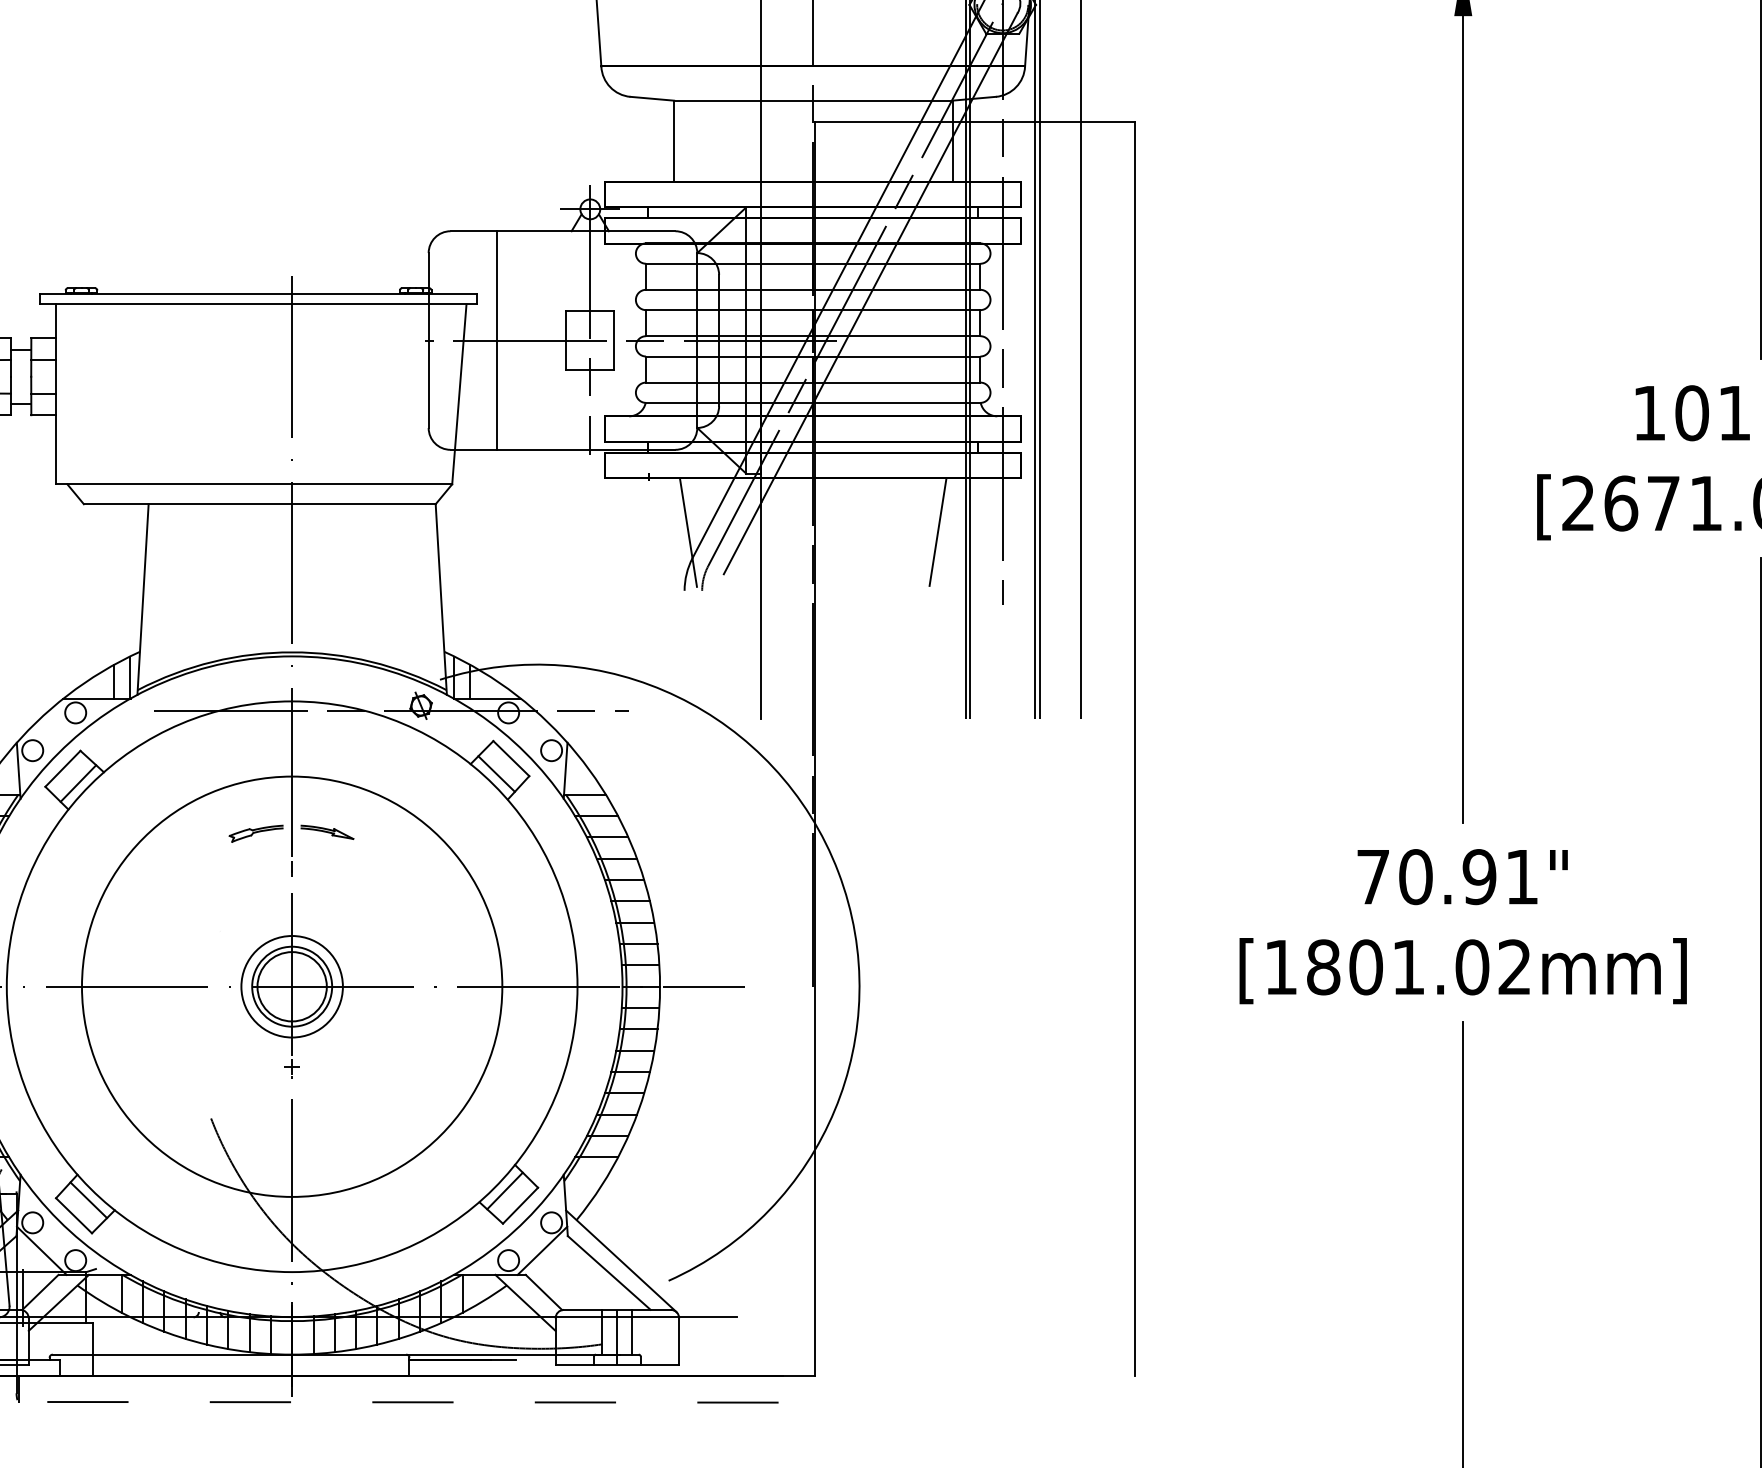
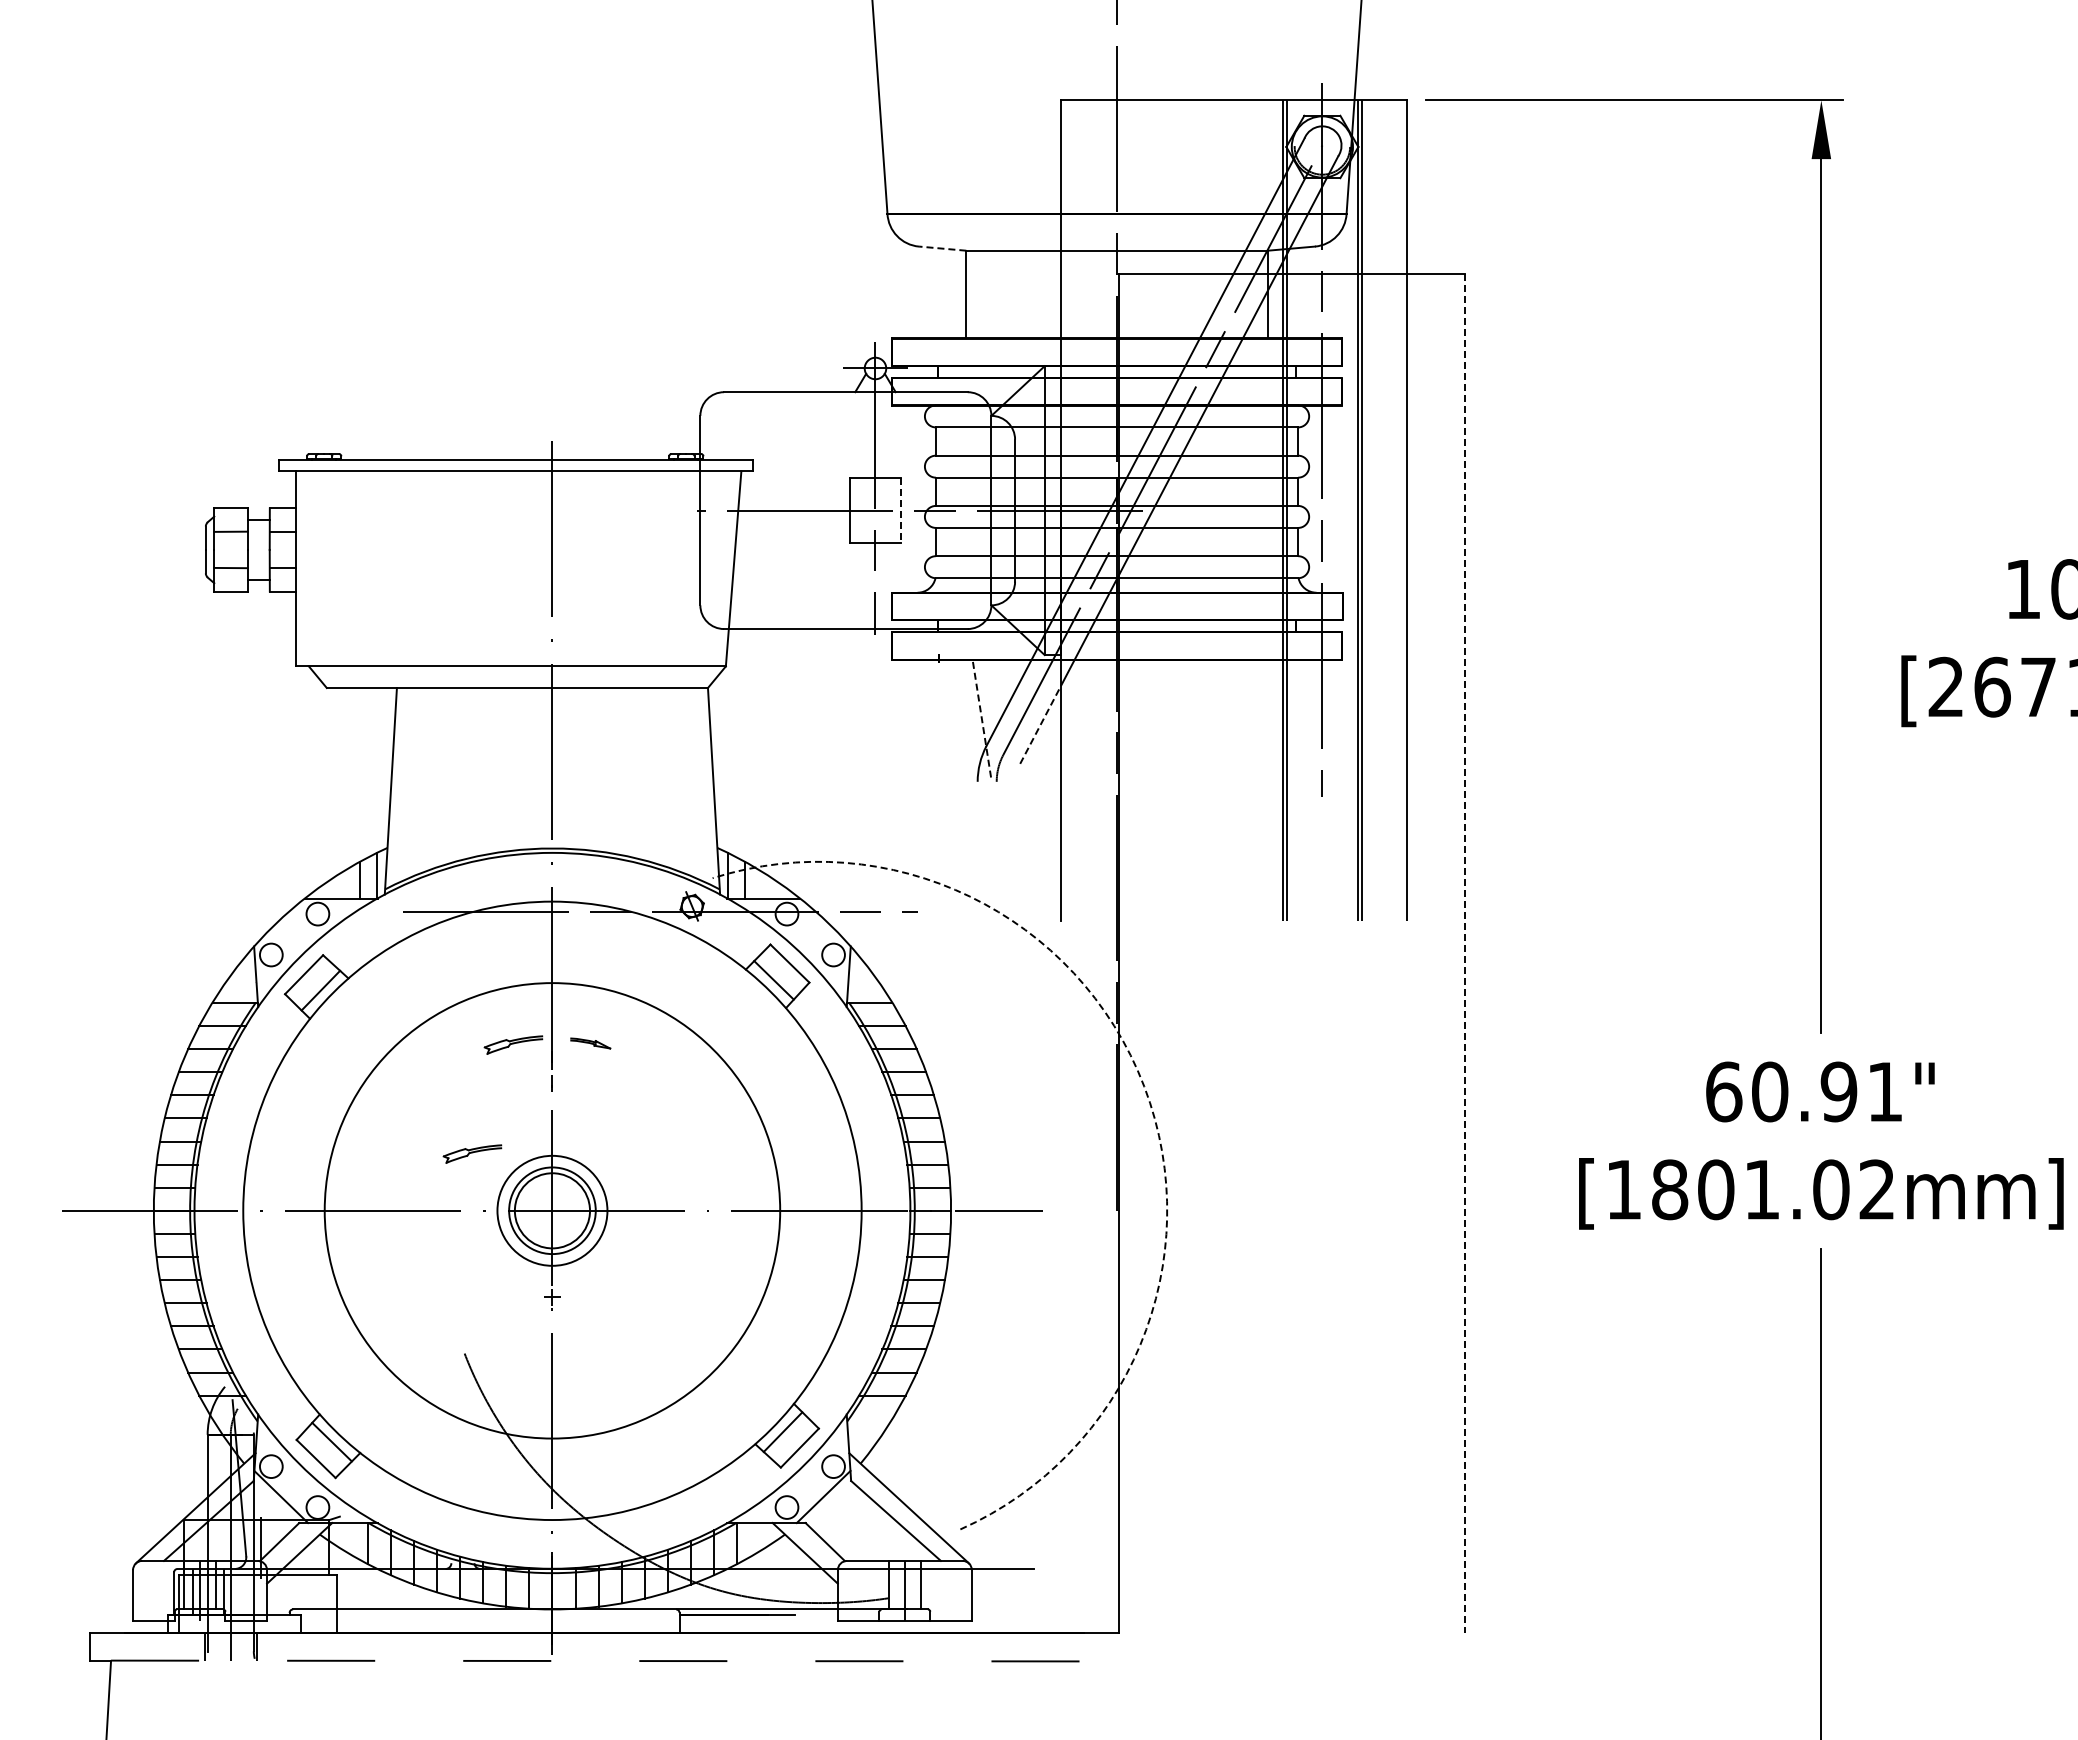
line: (652, 98) -> (942, 248), solid -> dashed
line: (497, 340) -> (774, 510), removed
line: (614, 341) -> (901, 511), solid -> dashed
line: (688, 532) -> (981, 718), solid -> dashed
line: (937, 532) -> (1251, 718), removed
line: (742, 538) -> (1040, 725), solid -> dashed
line: (1134, 749) -> (1465, 953), solid -> dashed
part: (327, 832) -> (590, 1043), size x0.7
arc: (838, 872) -> (1144, 1086), solid -> dashed
text: (1373, 876) -> (1724, 1091), 70.91" -> 60.91"
part: (218, 933) -> (472, 1153), added

